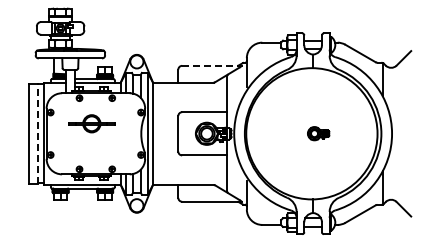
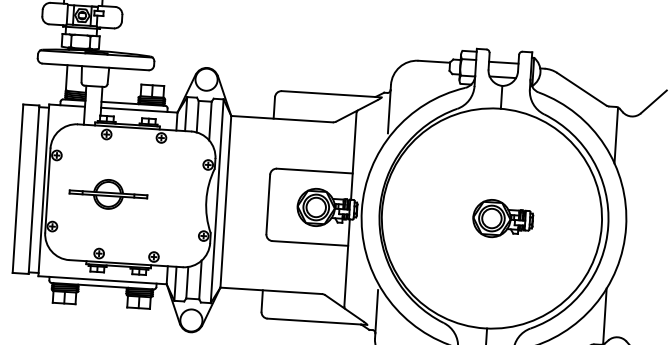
line: (209, 65) -> (327, 93), dashed -> solid
part: (91, 123) -> (107, 193), moved
line: (38, 133) -> (34, 189), dashed -> solid
part: (318, 133) -> (502, 218), size x1.67

